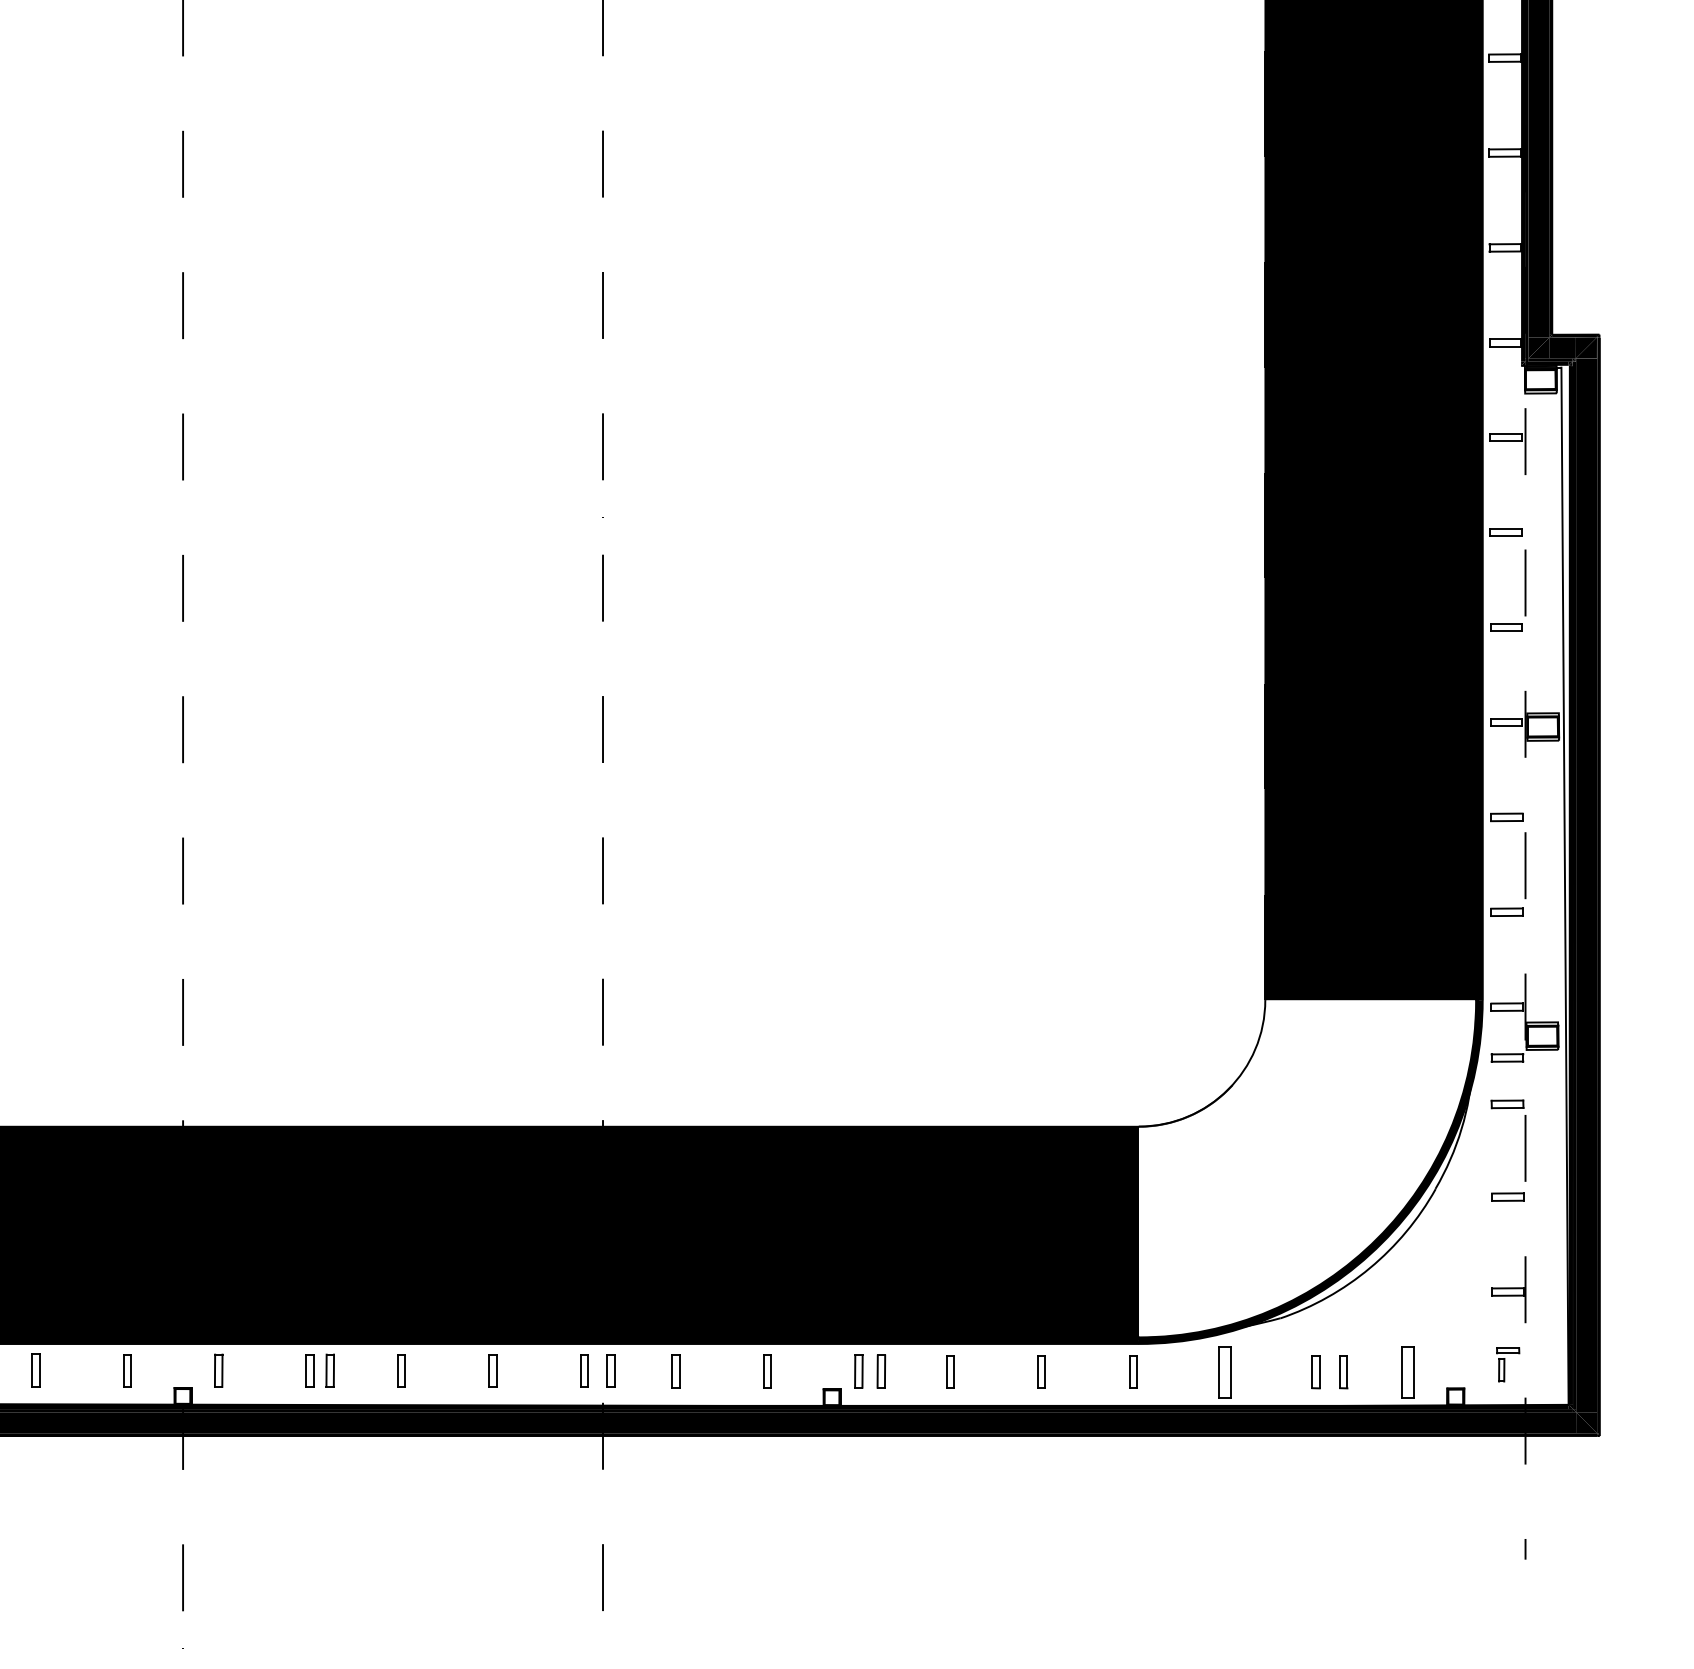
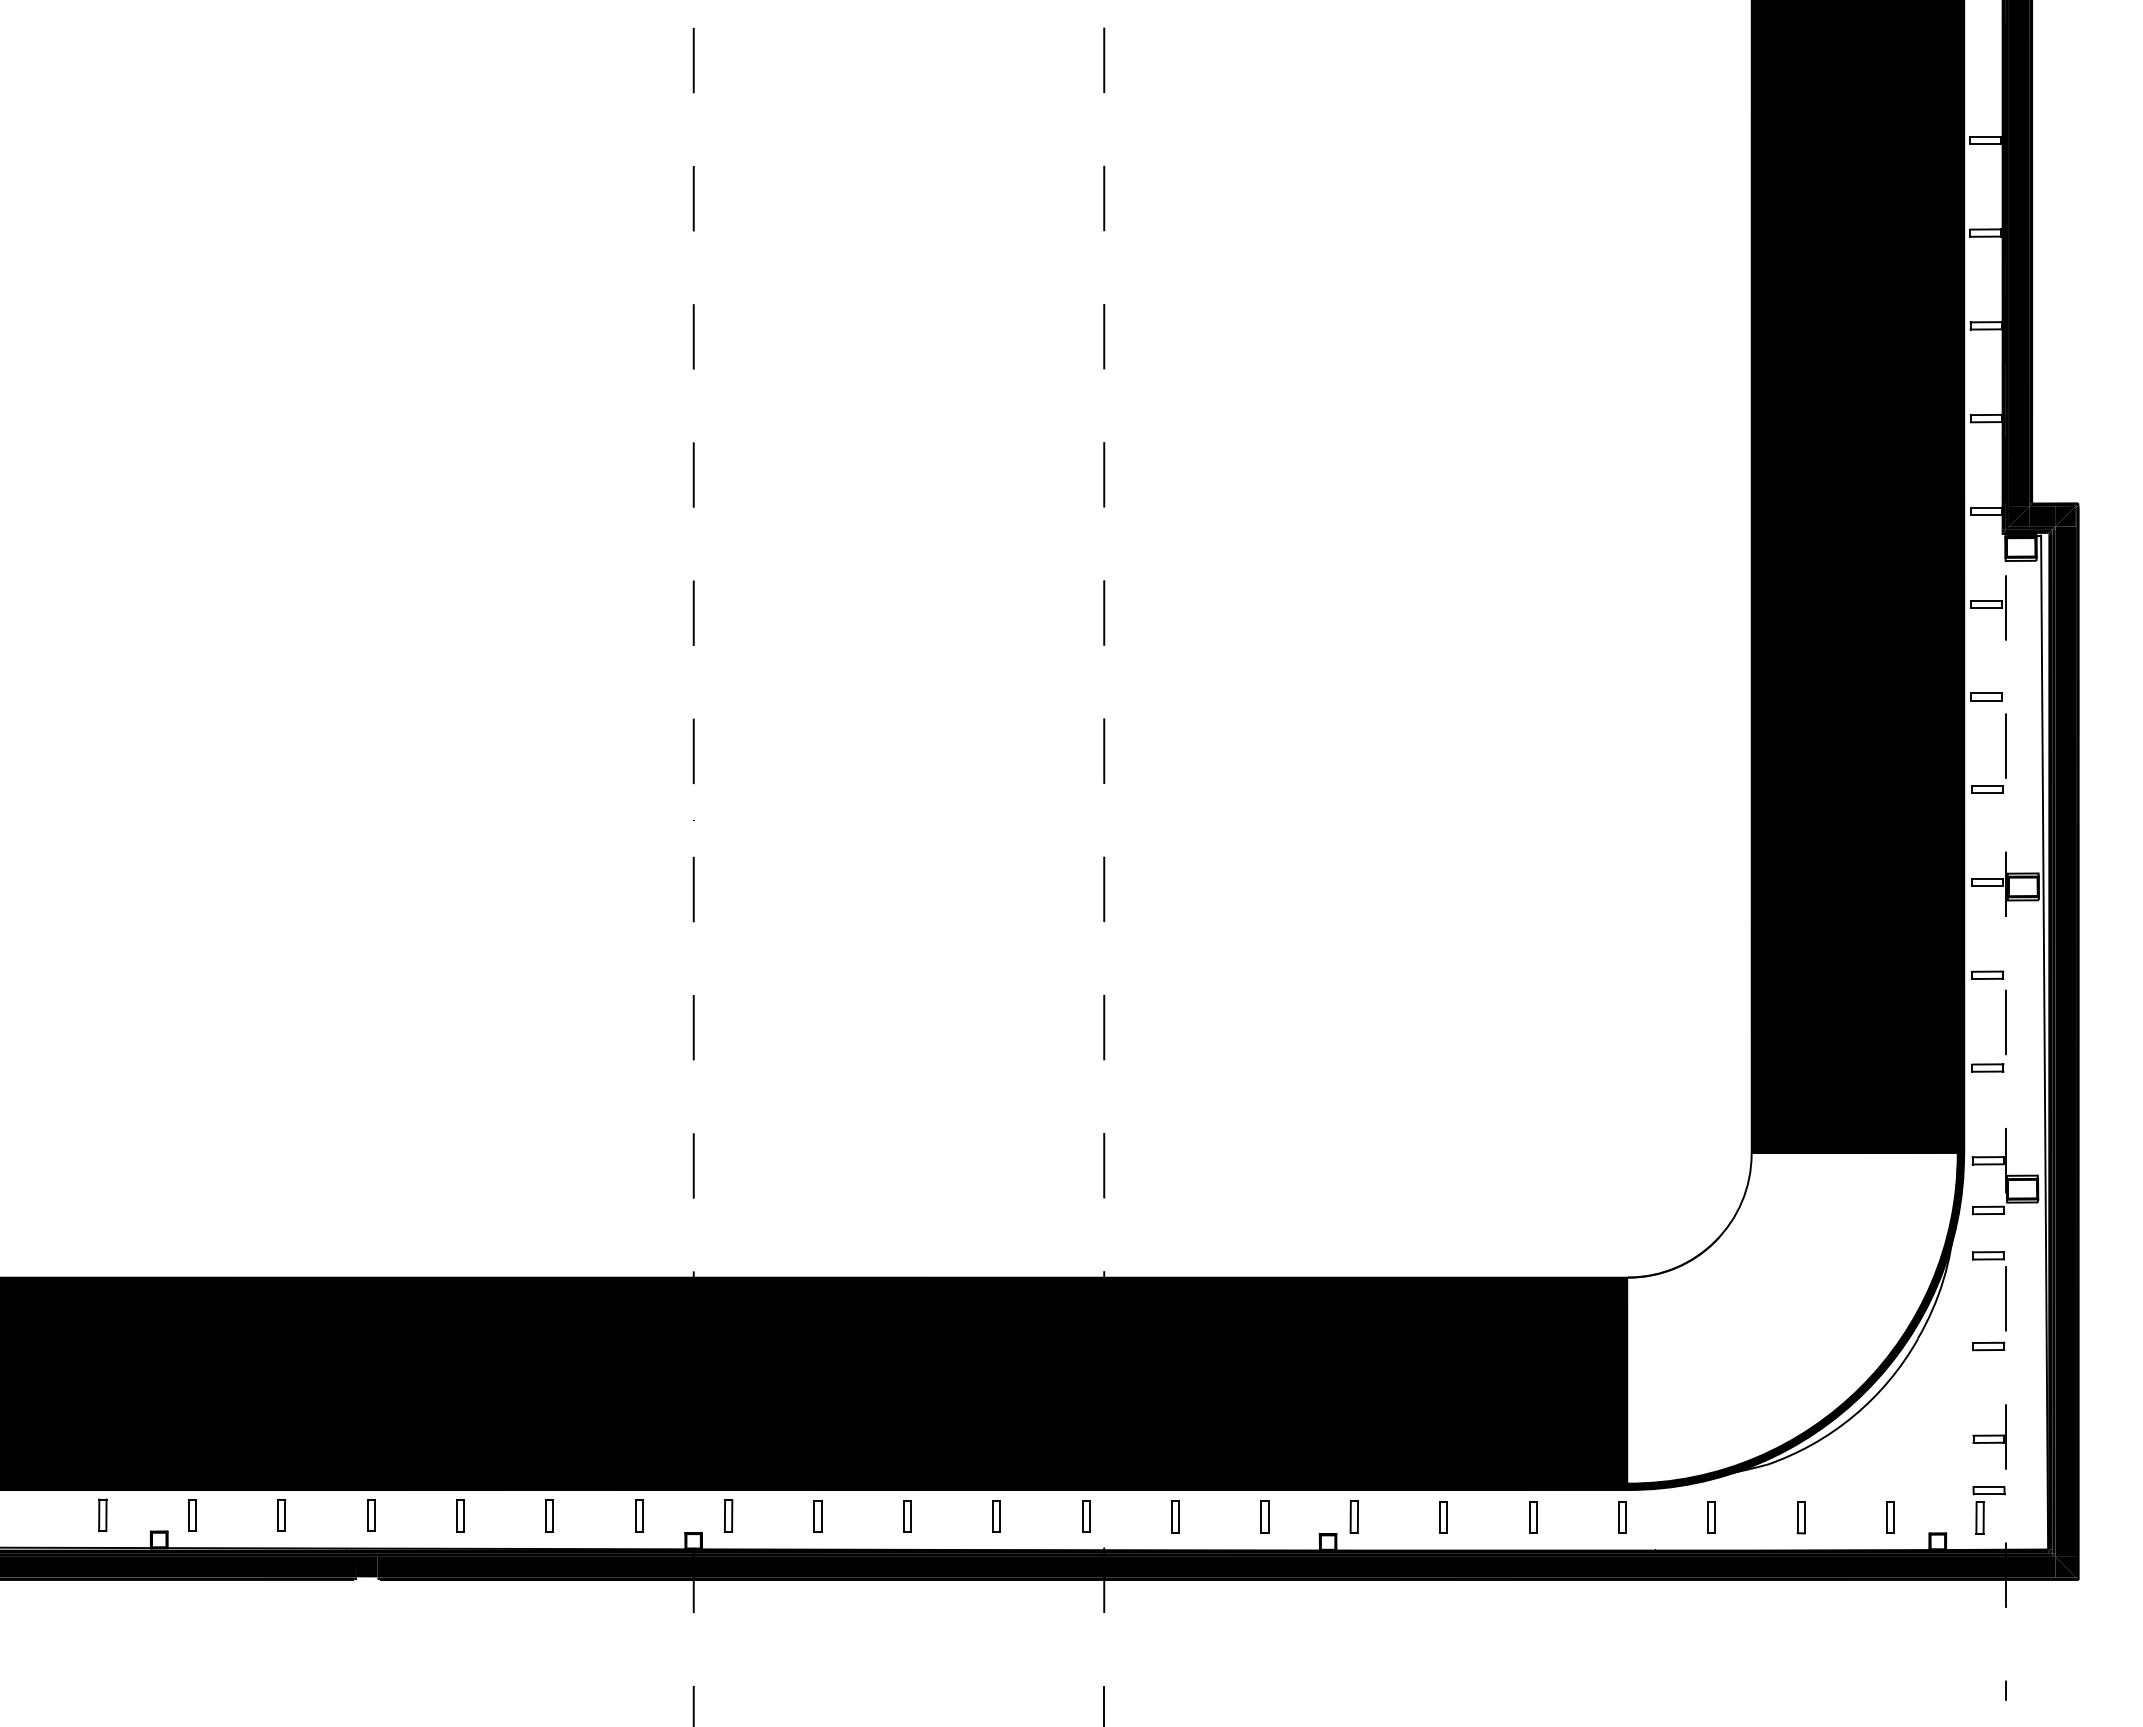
part: (1507, 1364) -> (1988, 1510), size x1.43
part: (330, 1370) -> (837, 1515), removed
part: (611, 1371) -> (1112, 1516), removed
part: (880, 1371) -> (1375, 1516), removed
part: (1224, 1372) -> (1711, 1517), size x0.62
part: (1342, 1372) -> (1827, 1517), removed
part: (1407, 1372) -> (1890, 1517), size x0.62

